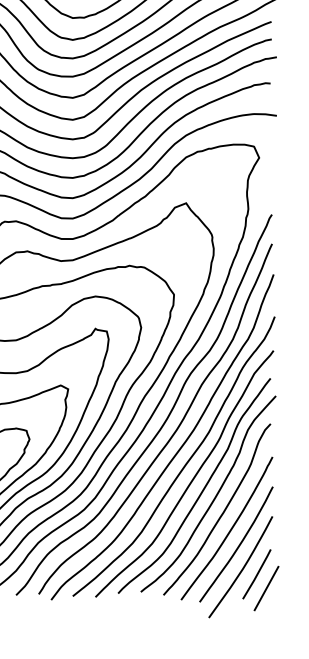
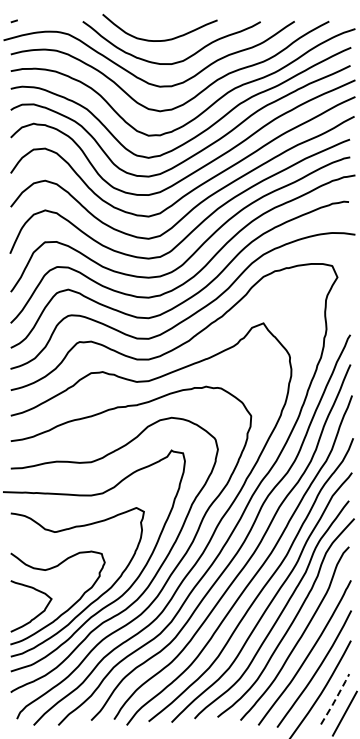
line: (257, 574) -> (335, 699), solid -> dashed

